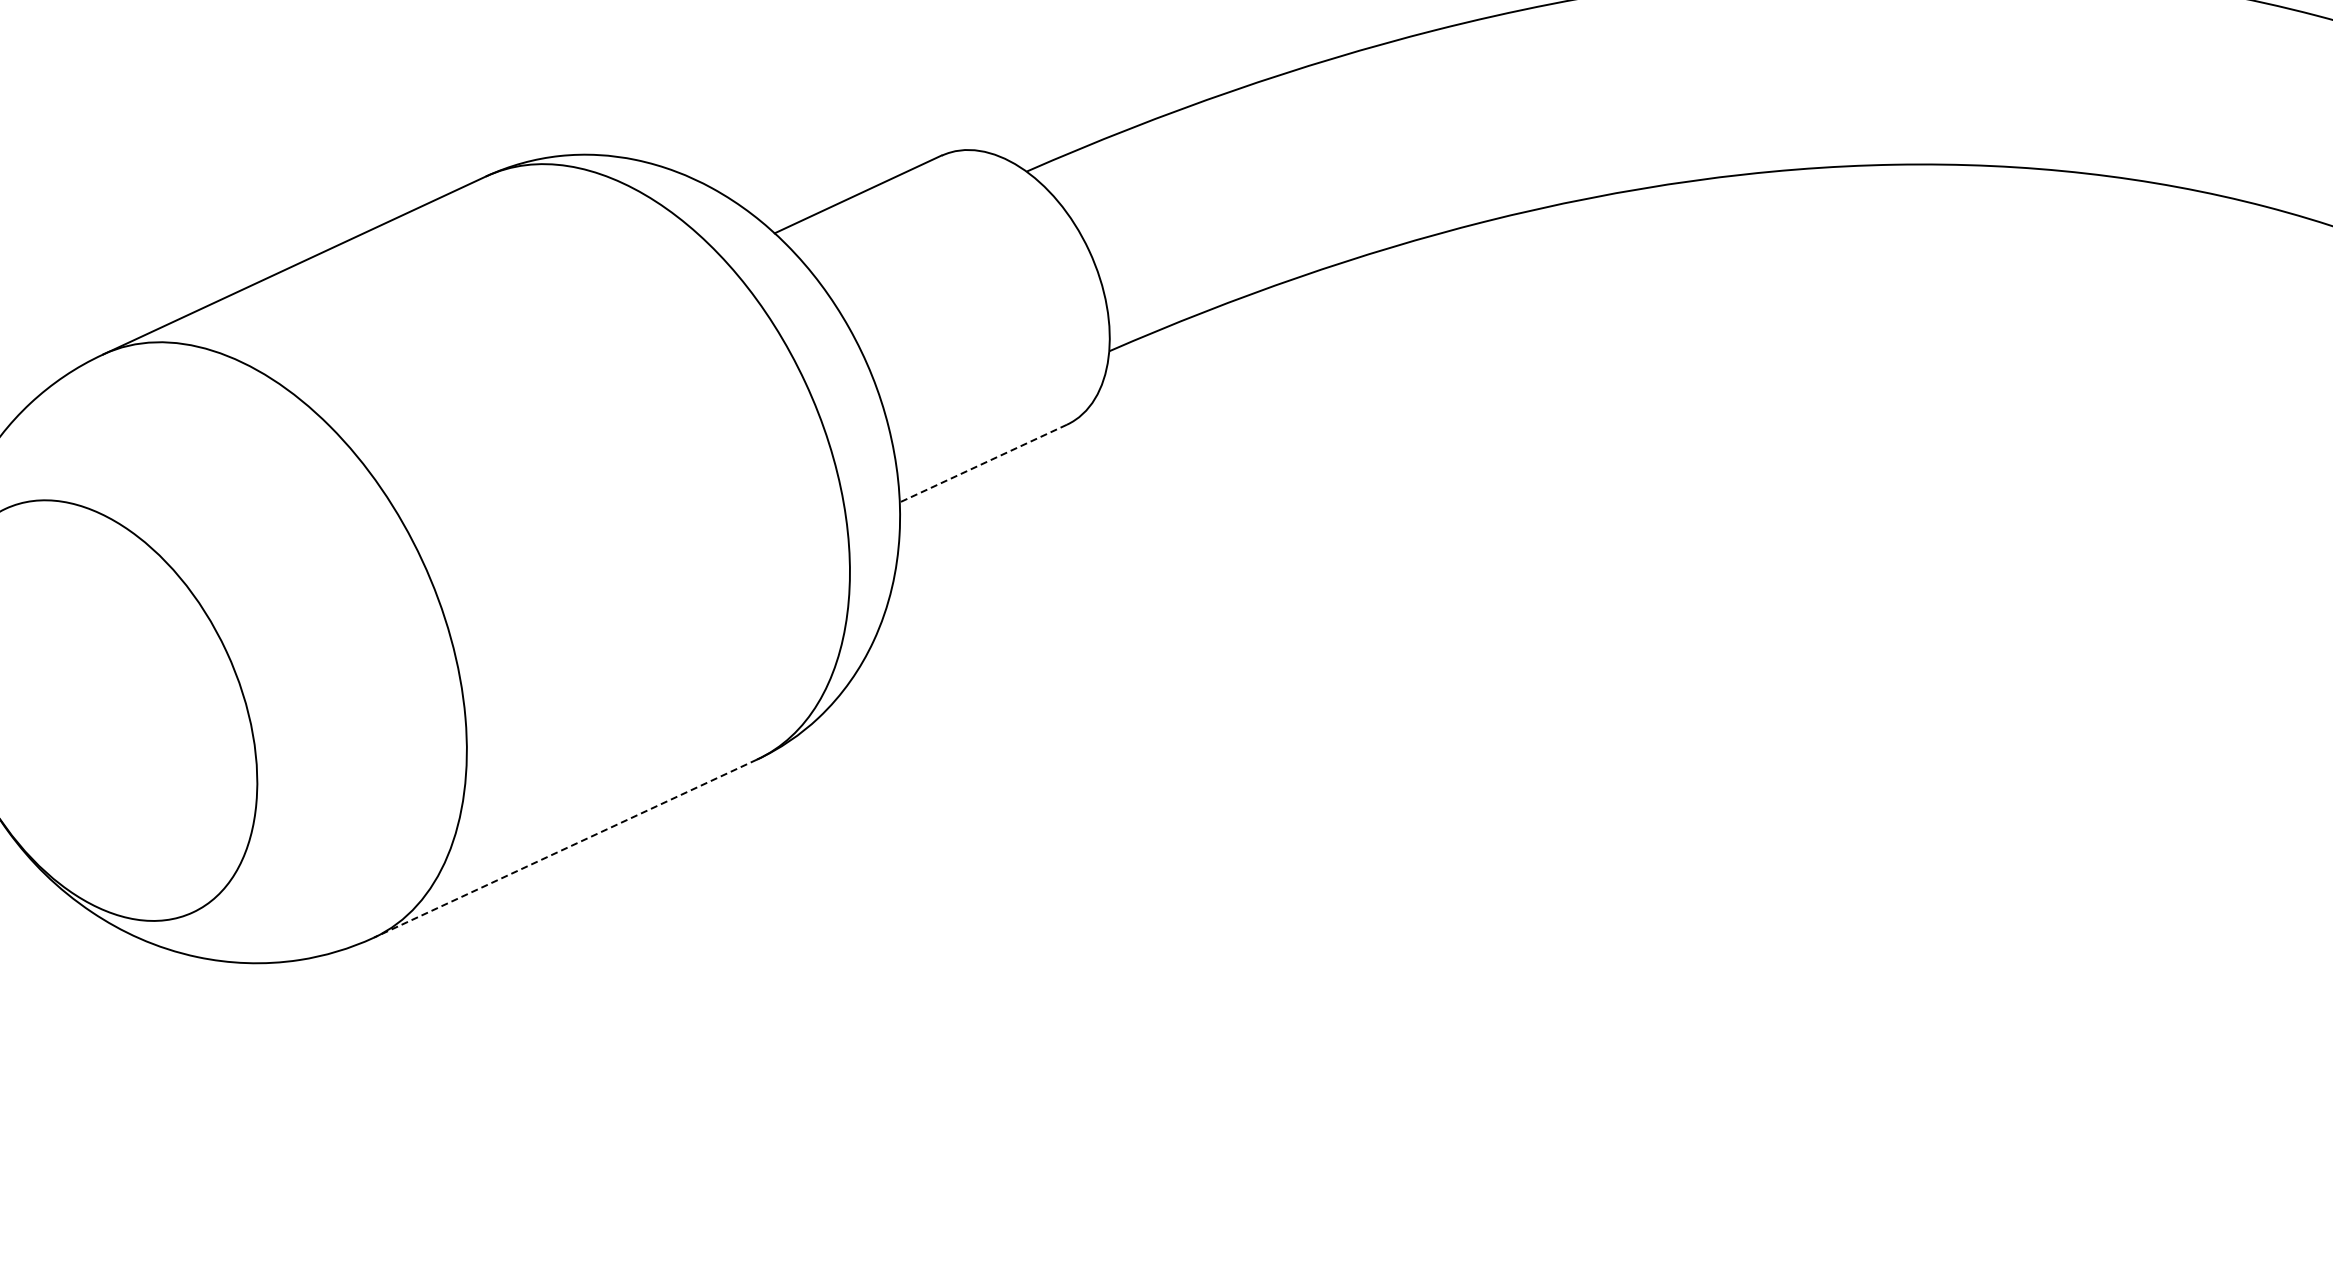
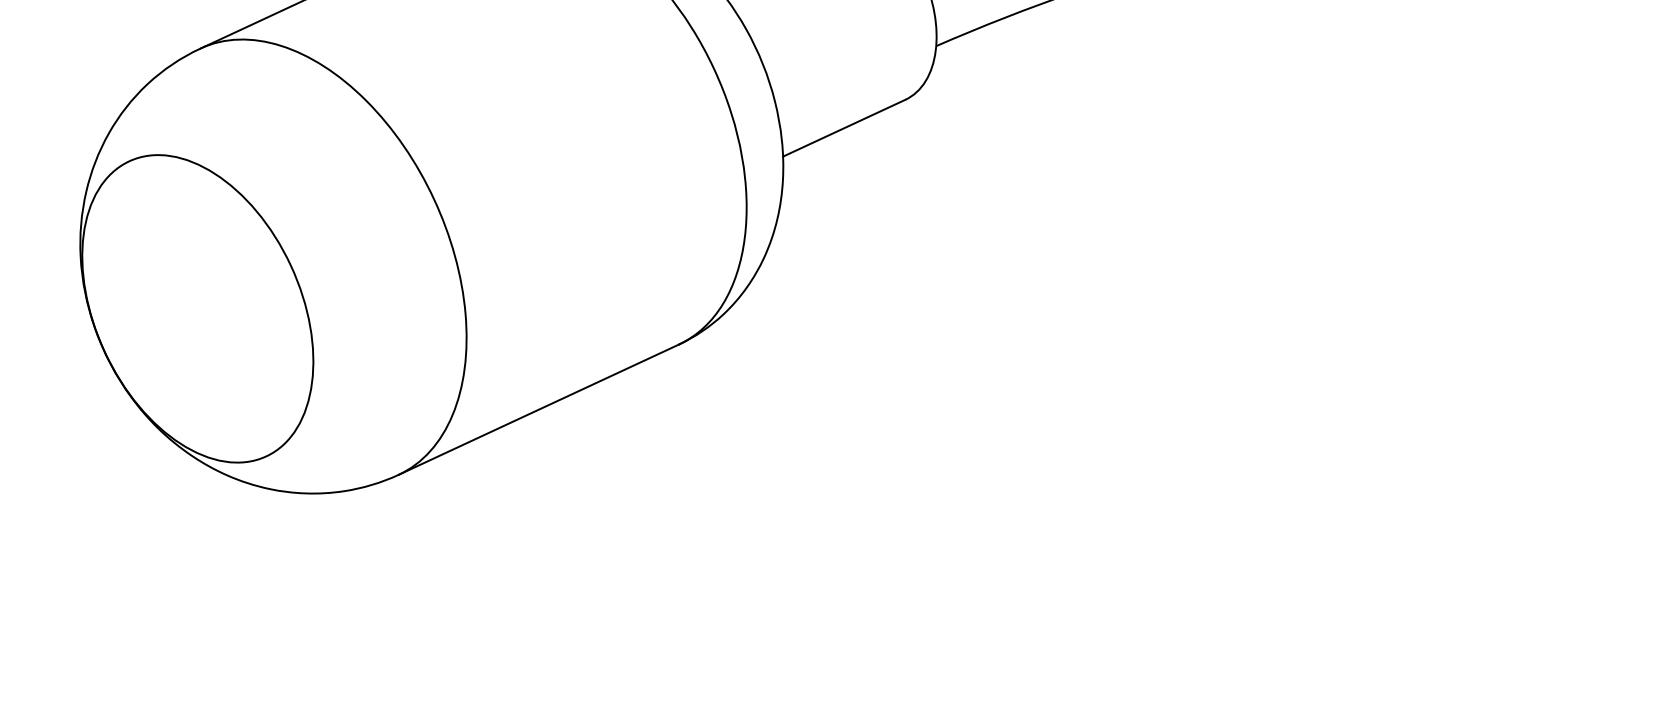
line: (982, 463) -> (843, 128), dashed -> solid
line: (565, 848) -> (538, 409), dashed -> solid

